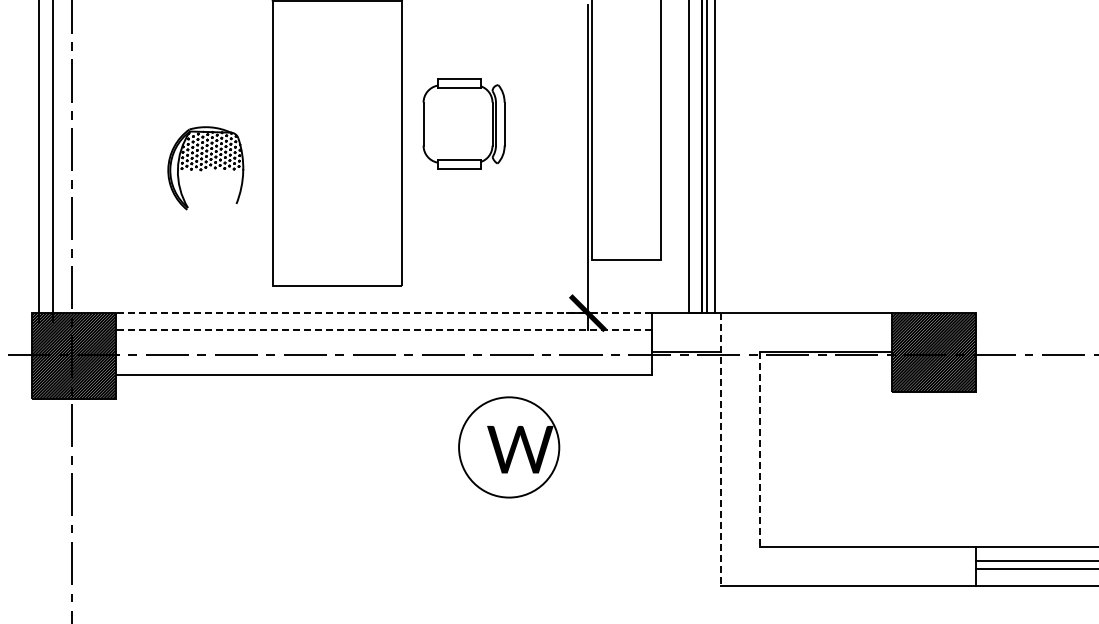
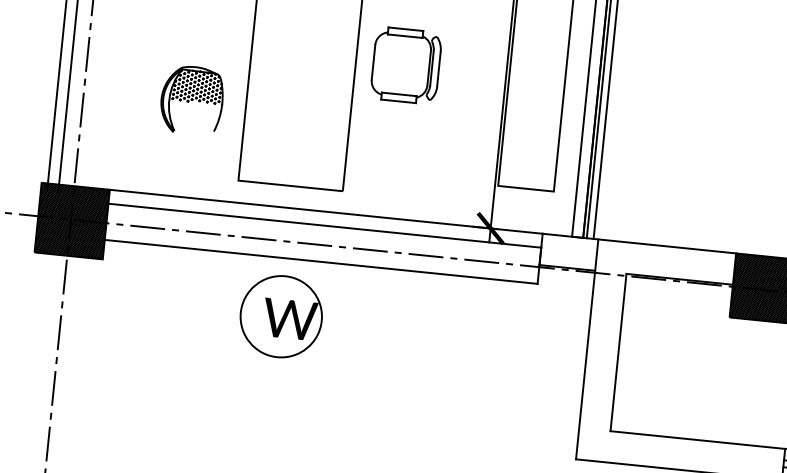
part: (205, 168) -> (191, 100), moved
line: (383, 313) -> (325, 211), dashed -> solid
line: (383, 330) -> (324, 225), dashed -> solid
part: (509, 447) -> (281, 316), moved
line: (721, 449) -> (587, 349), dashed -> solid
line: (760, 449) -> (618, 352), dashed -> solid

